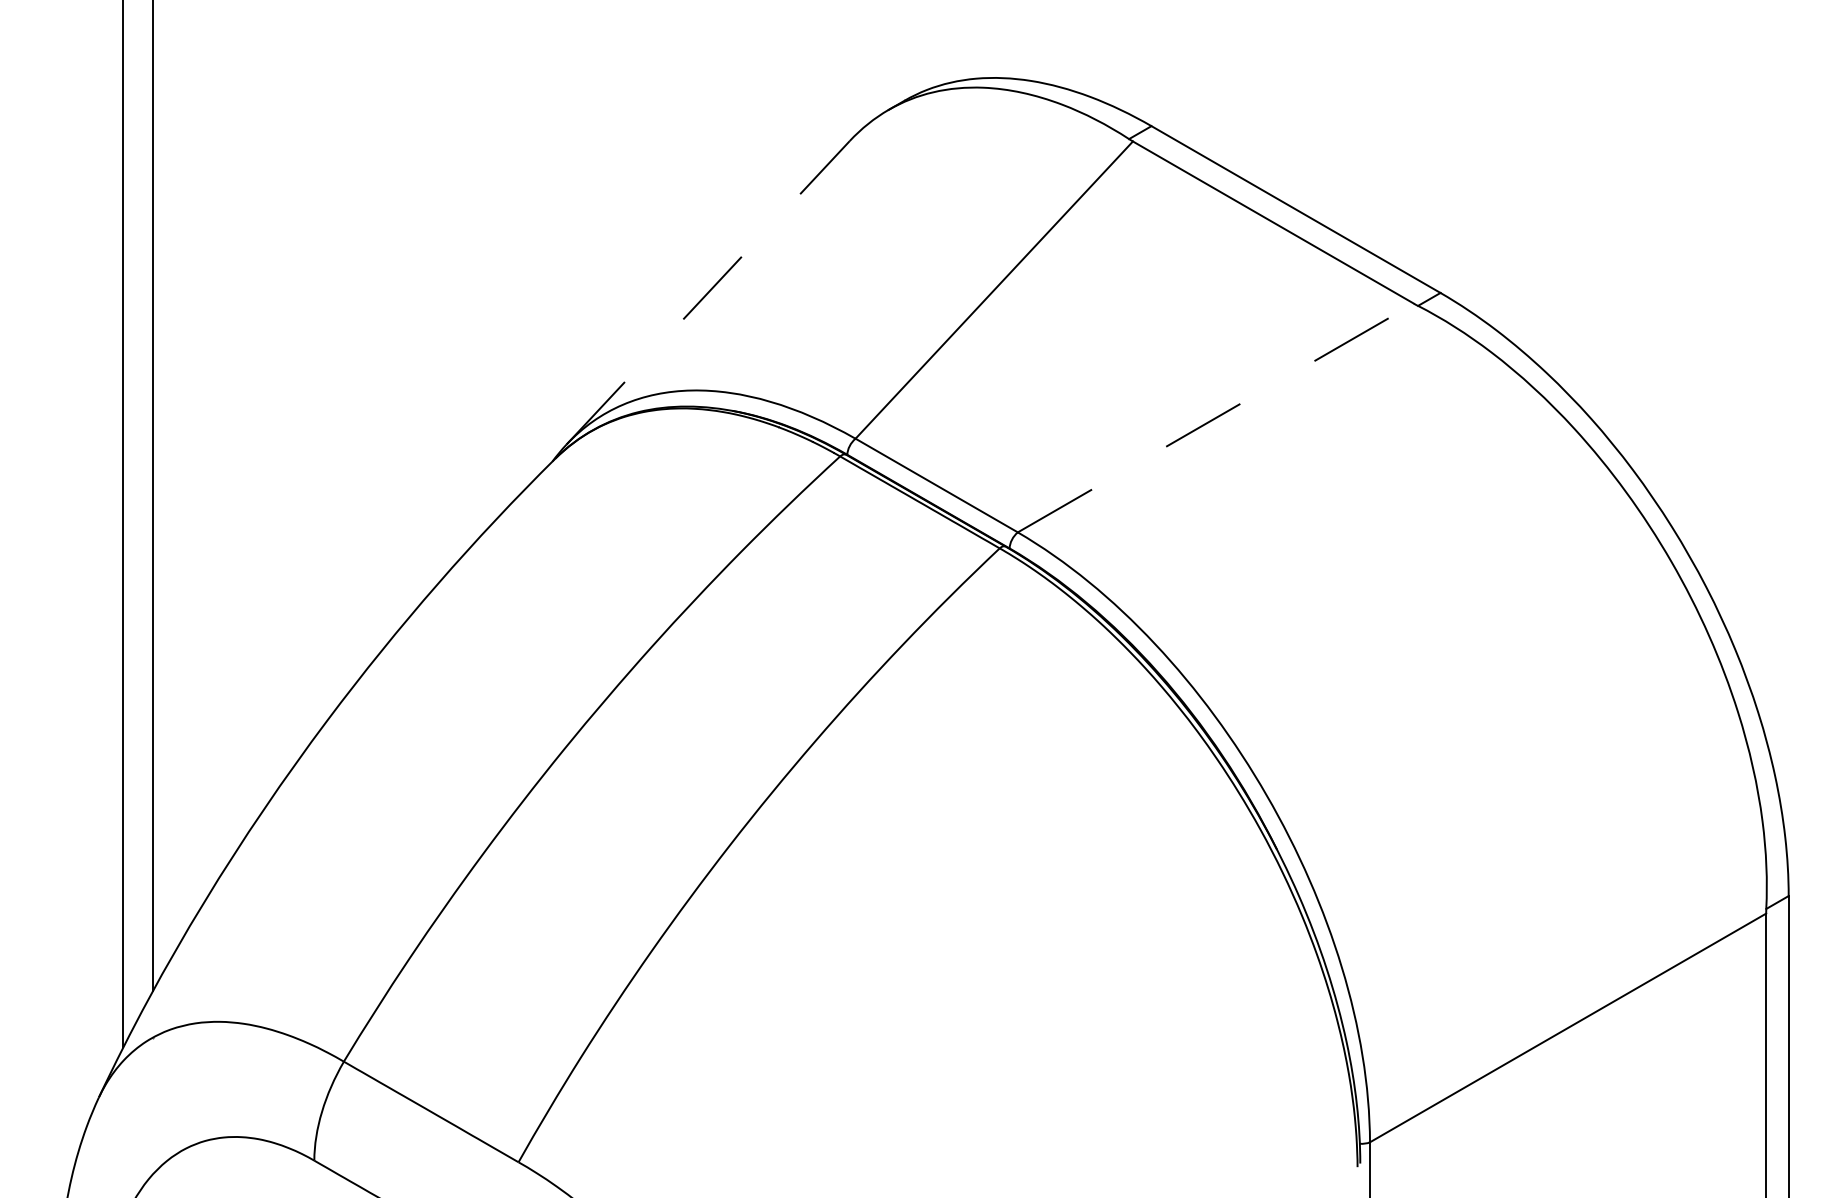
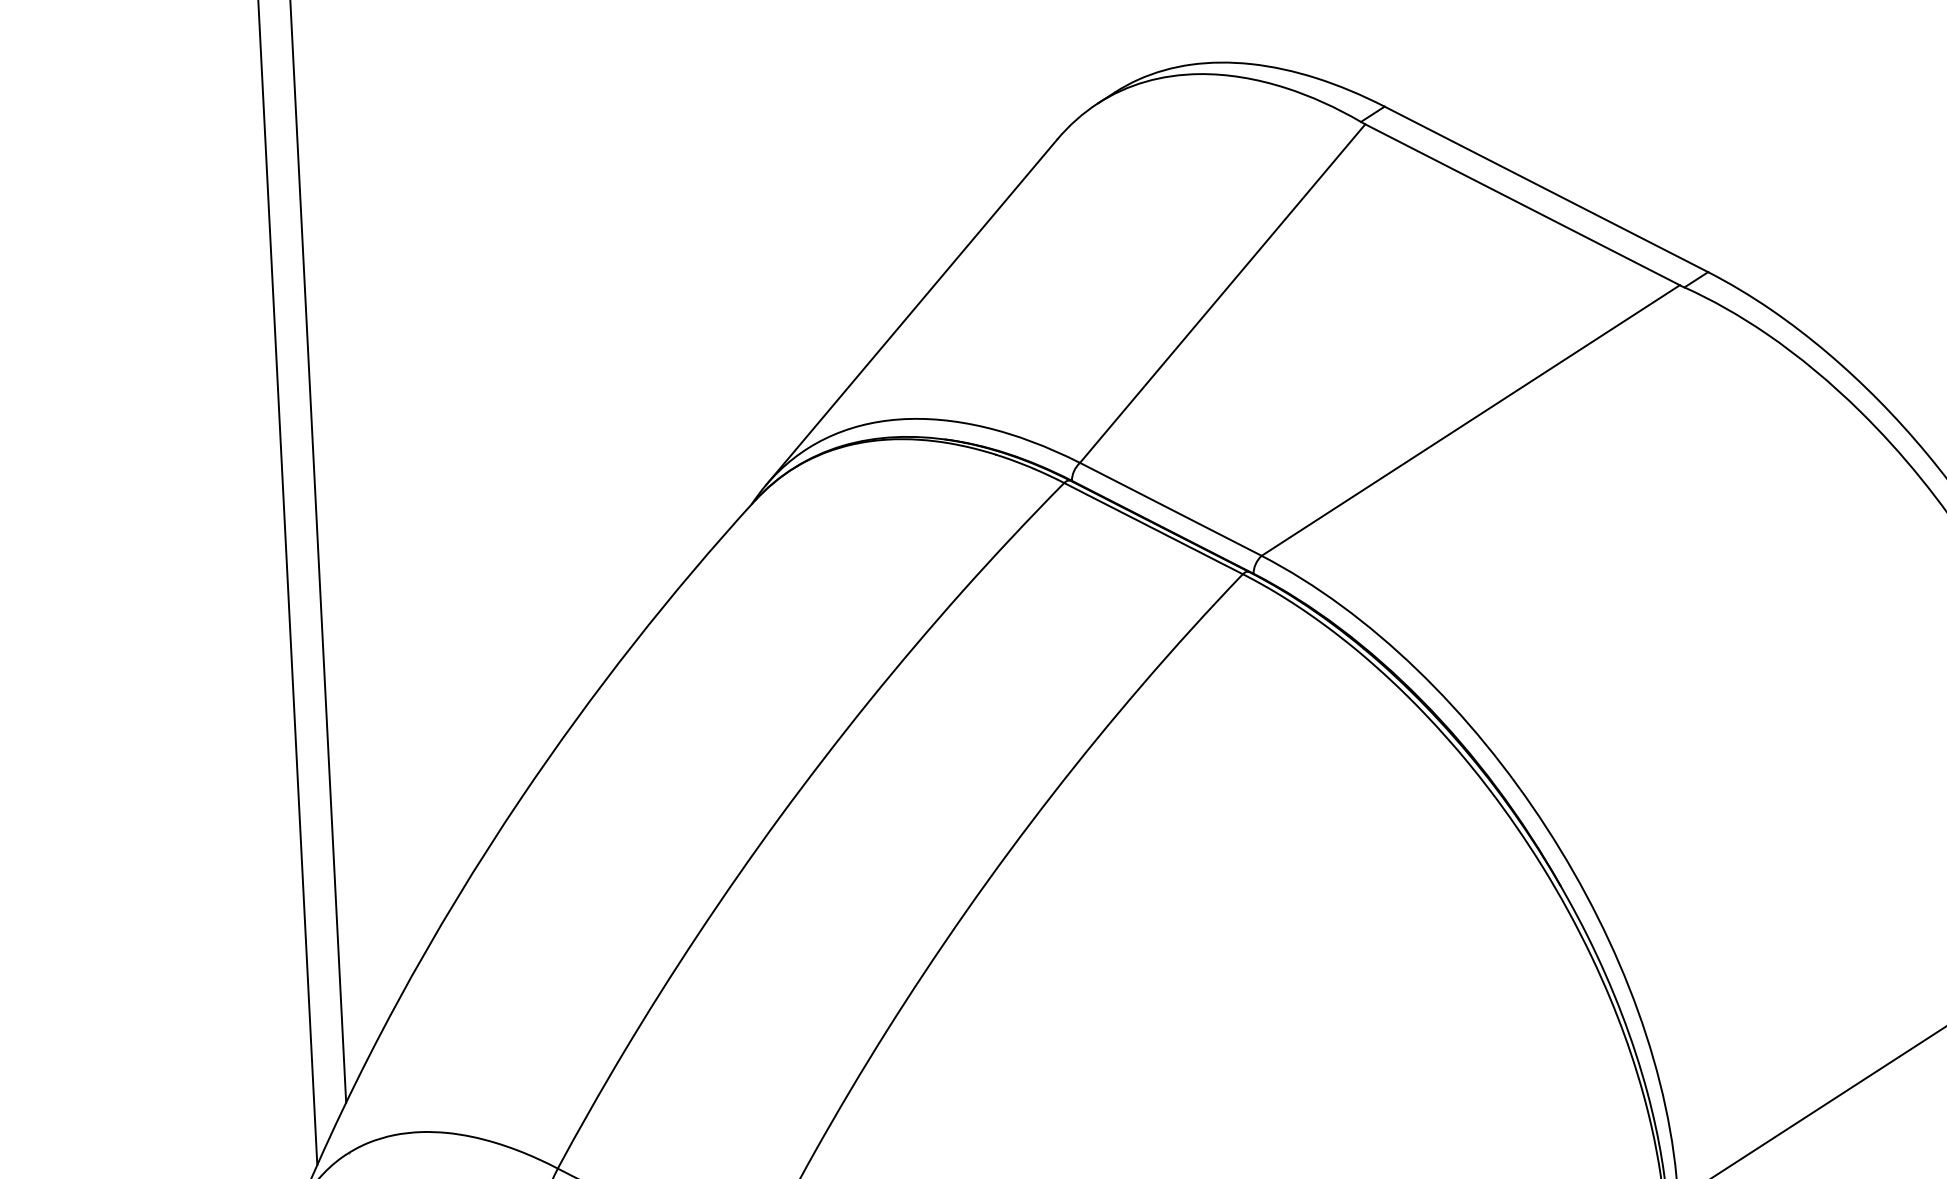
line: (708, 292) -> (911, 311), dashed -> solid
line: (1215, 418) -> (1470, 421), dashed -> solid

